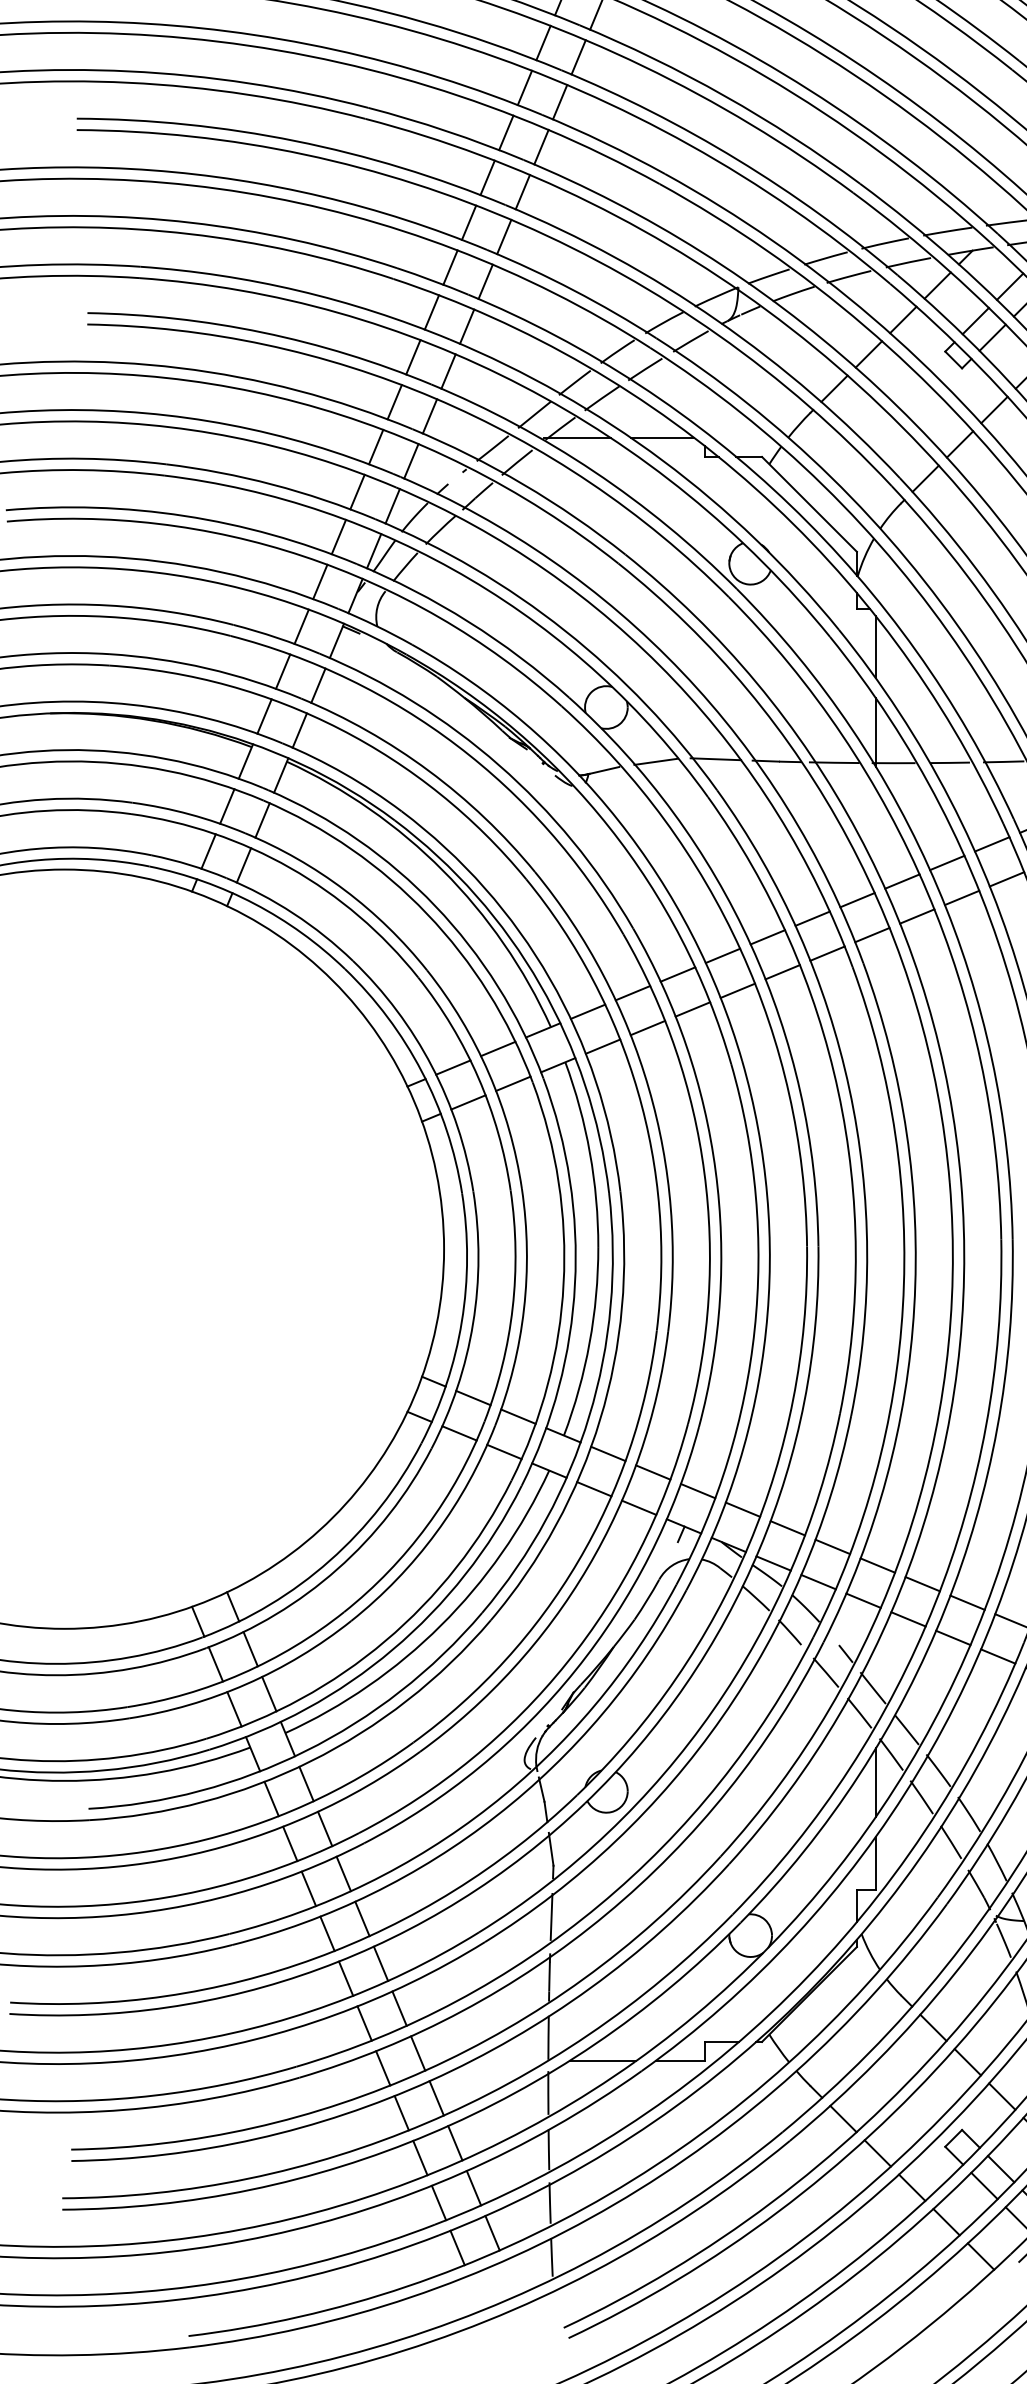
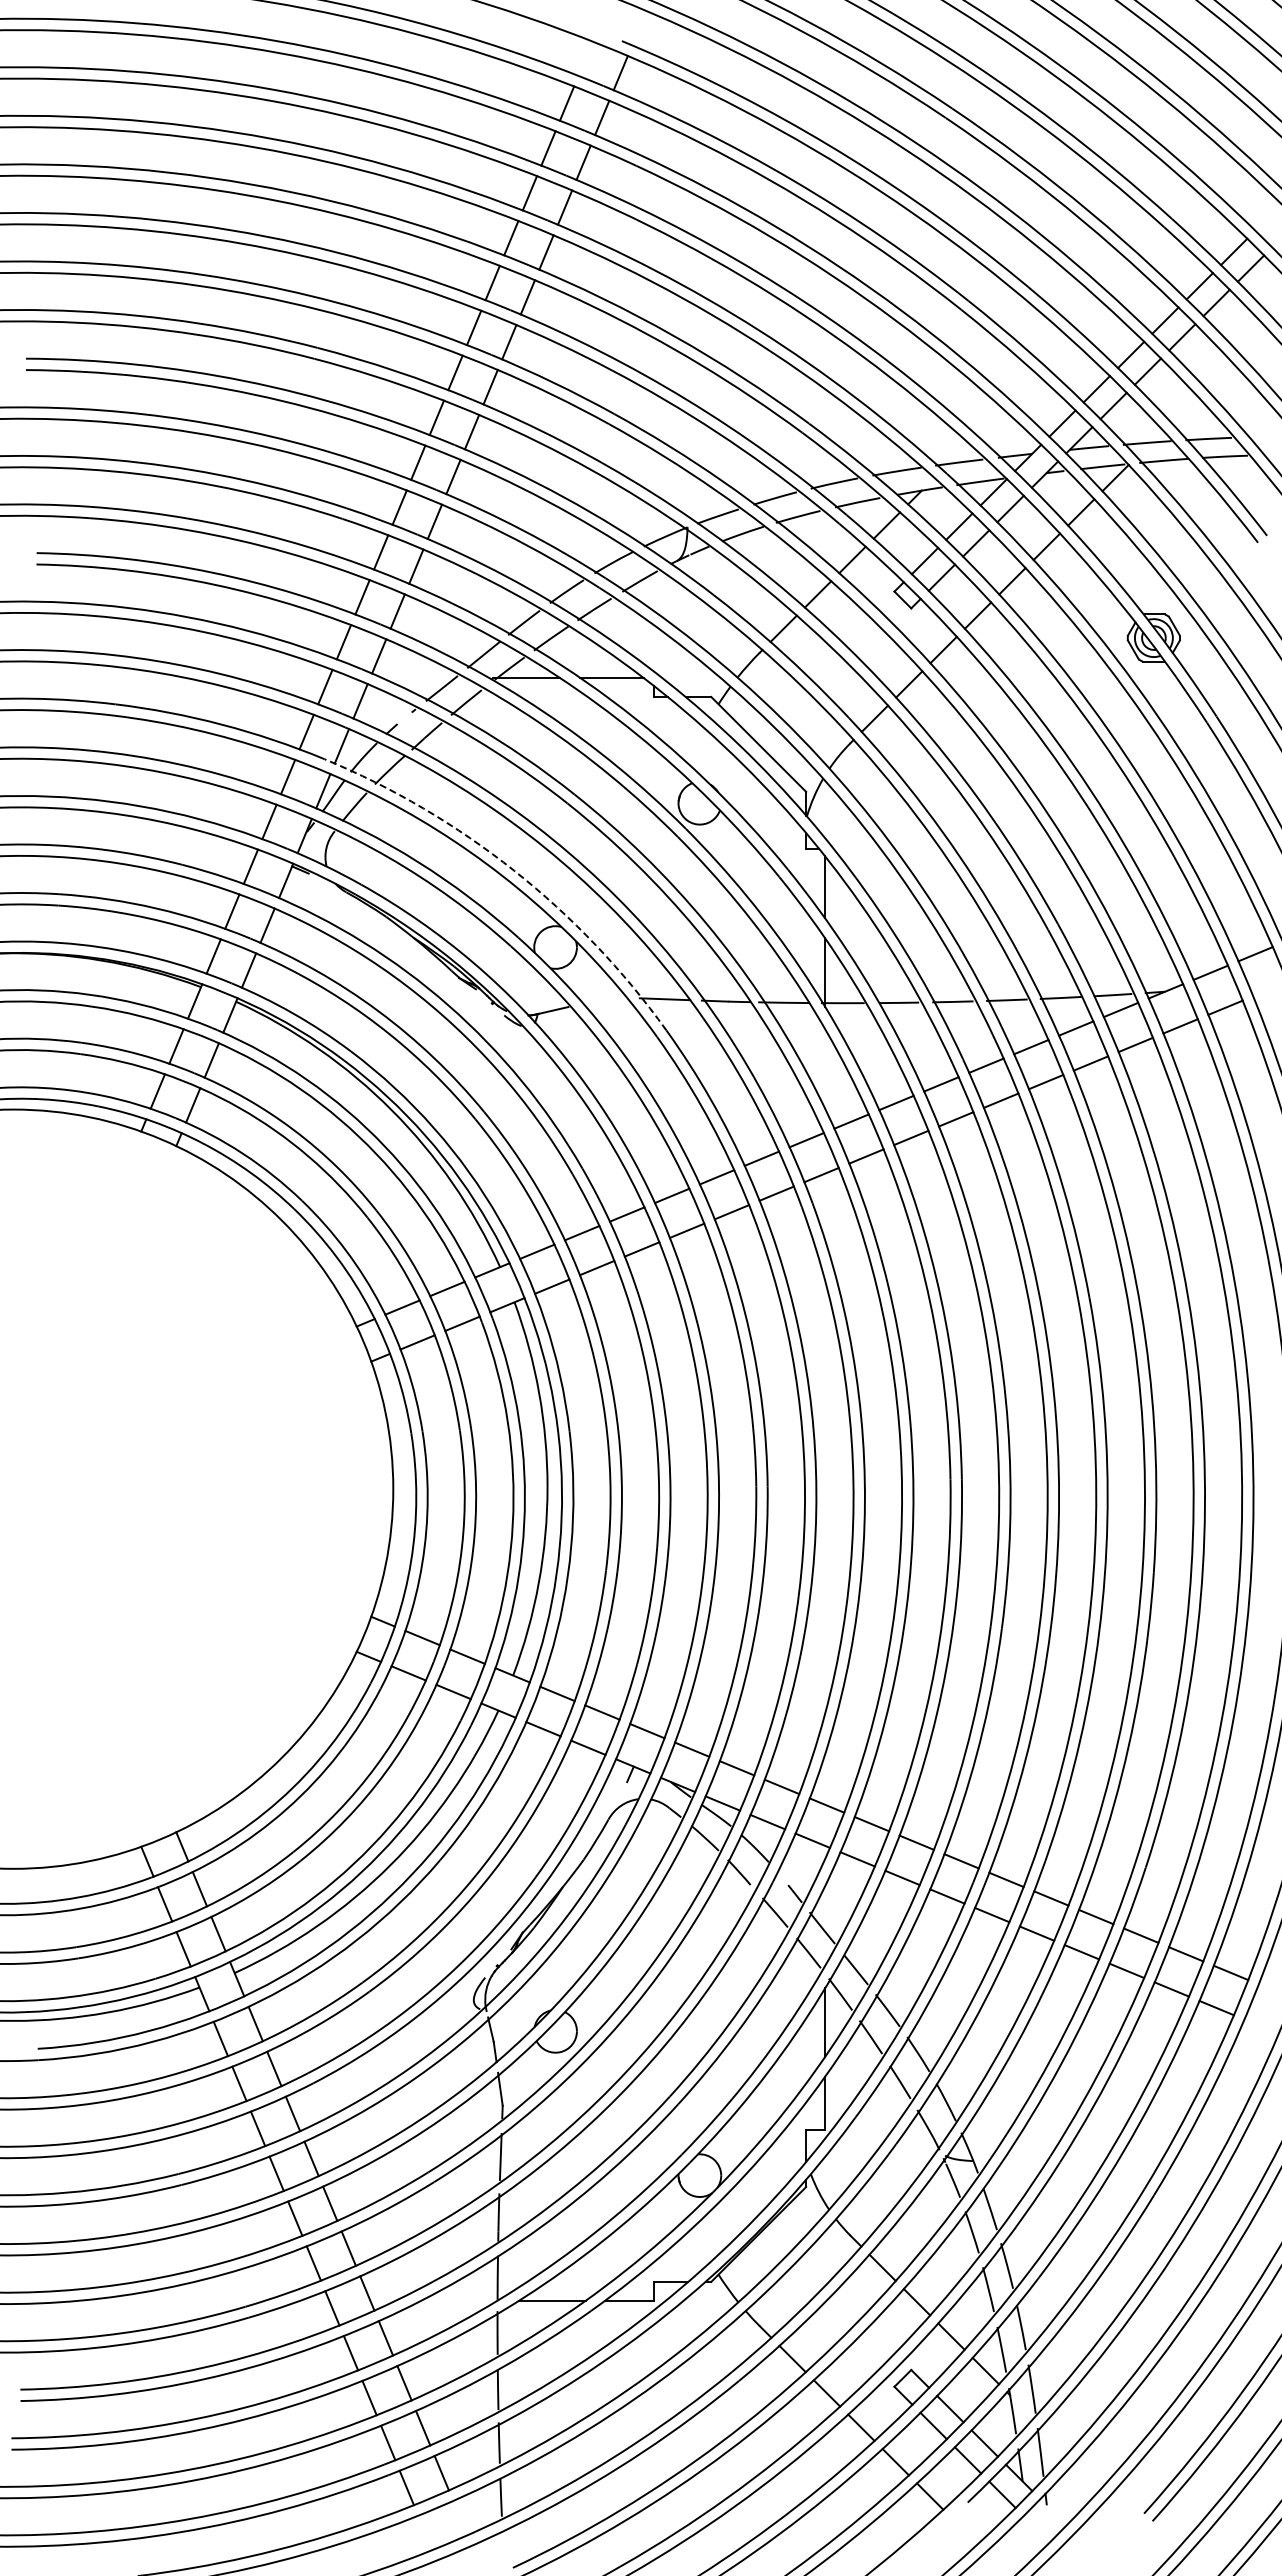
arc: (565, 630) -> (514, 870), solid -> dashed
line: (656, 761) -> (605, 1001), removed

